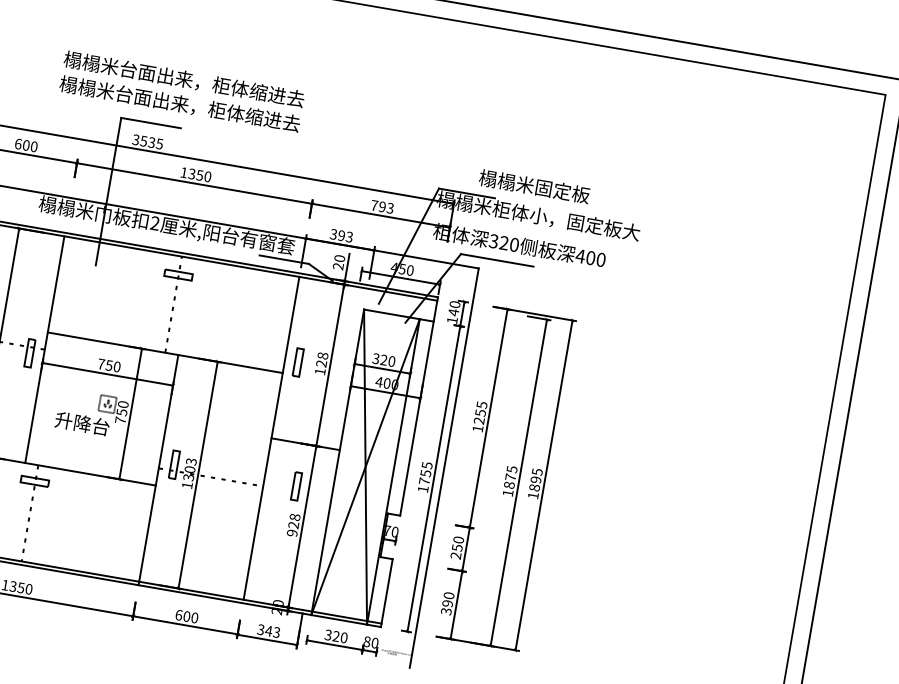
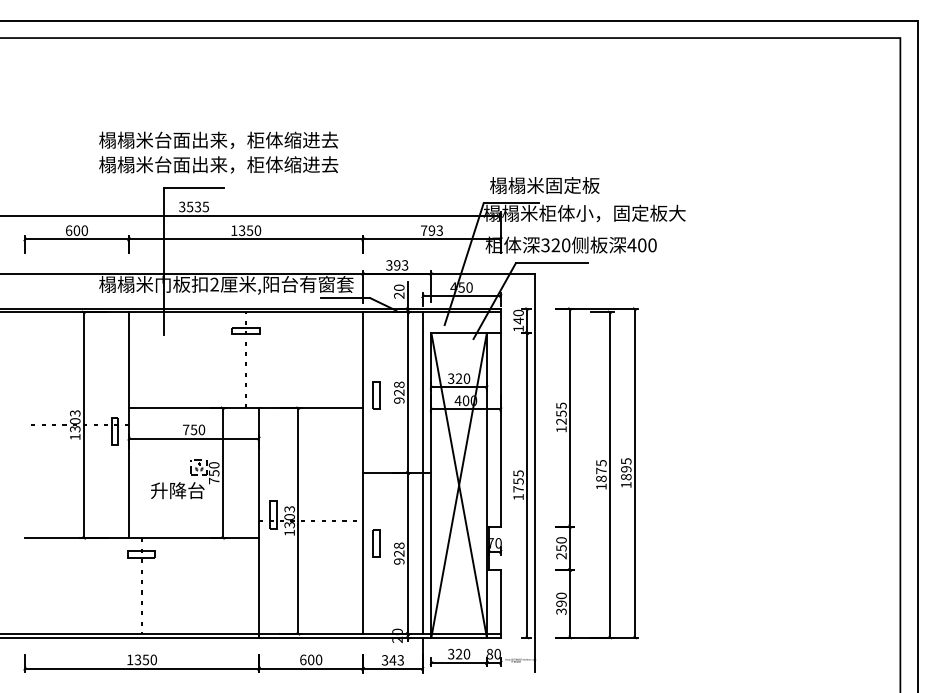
text: (534, 186) -> (544, 185), moved
text: (320, 371) -> (399, 400), 128 -> 928
line: (330, 448) -> (422, 473), added
part: (296, 486) -> (376, 543), moved

